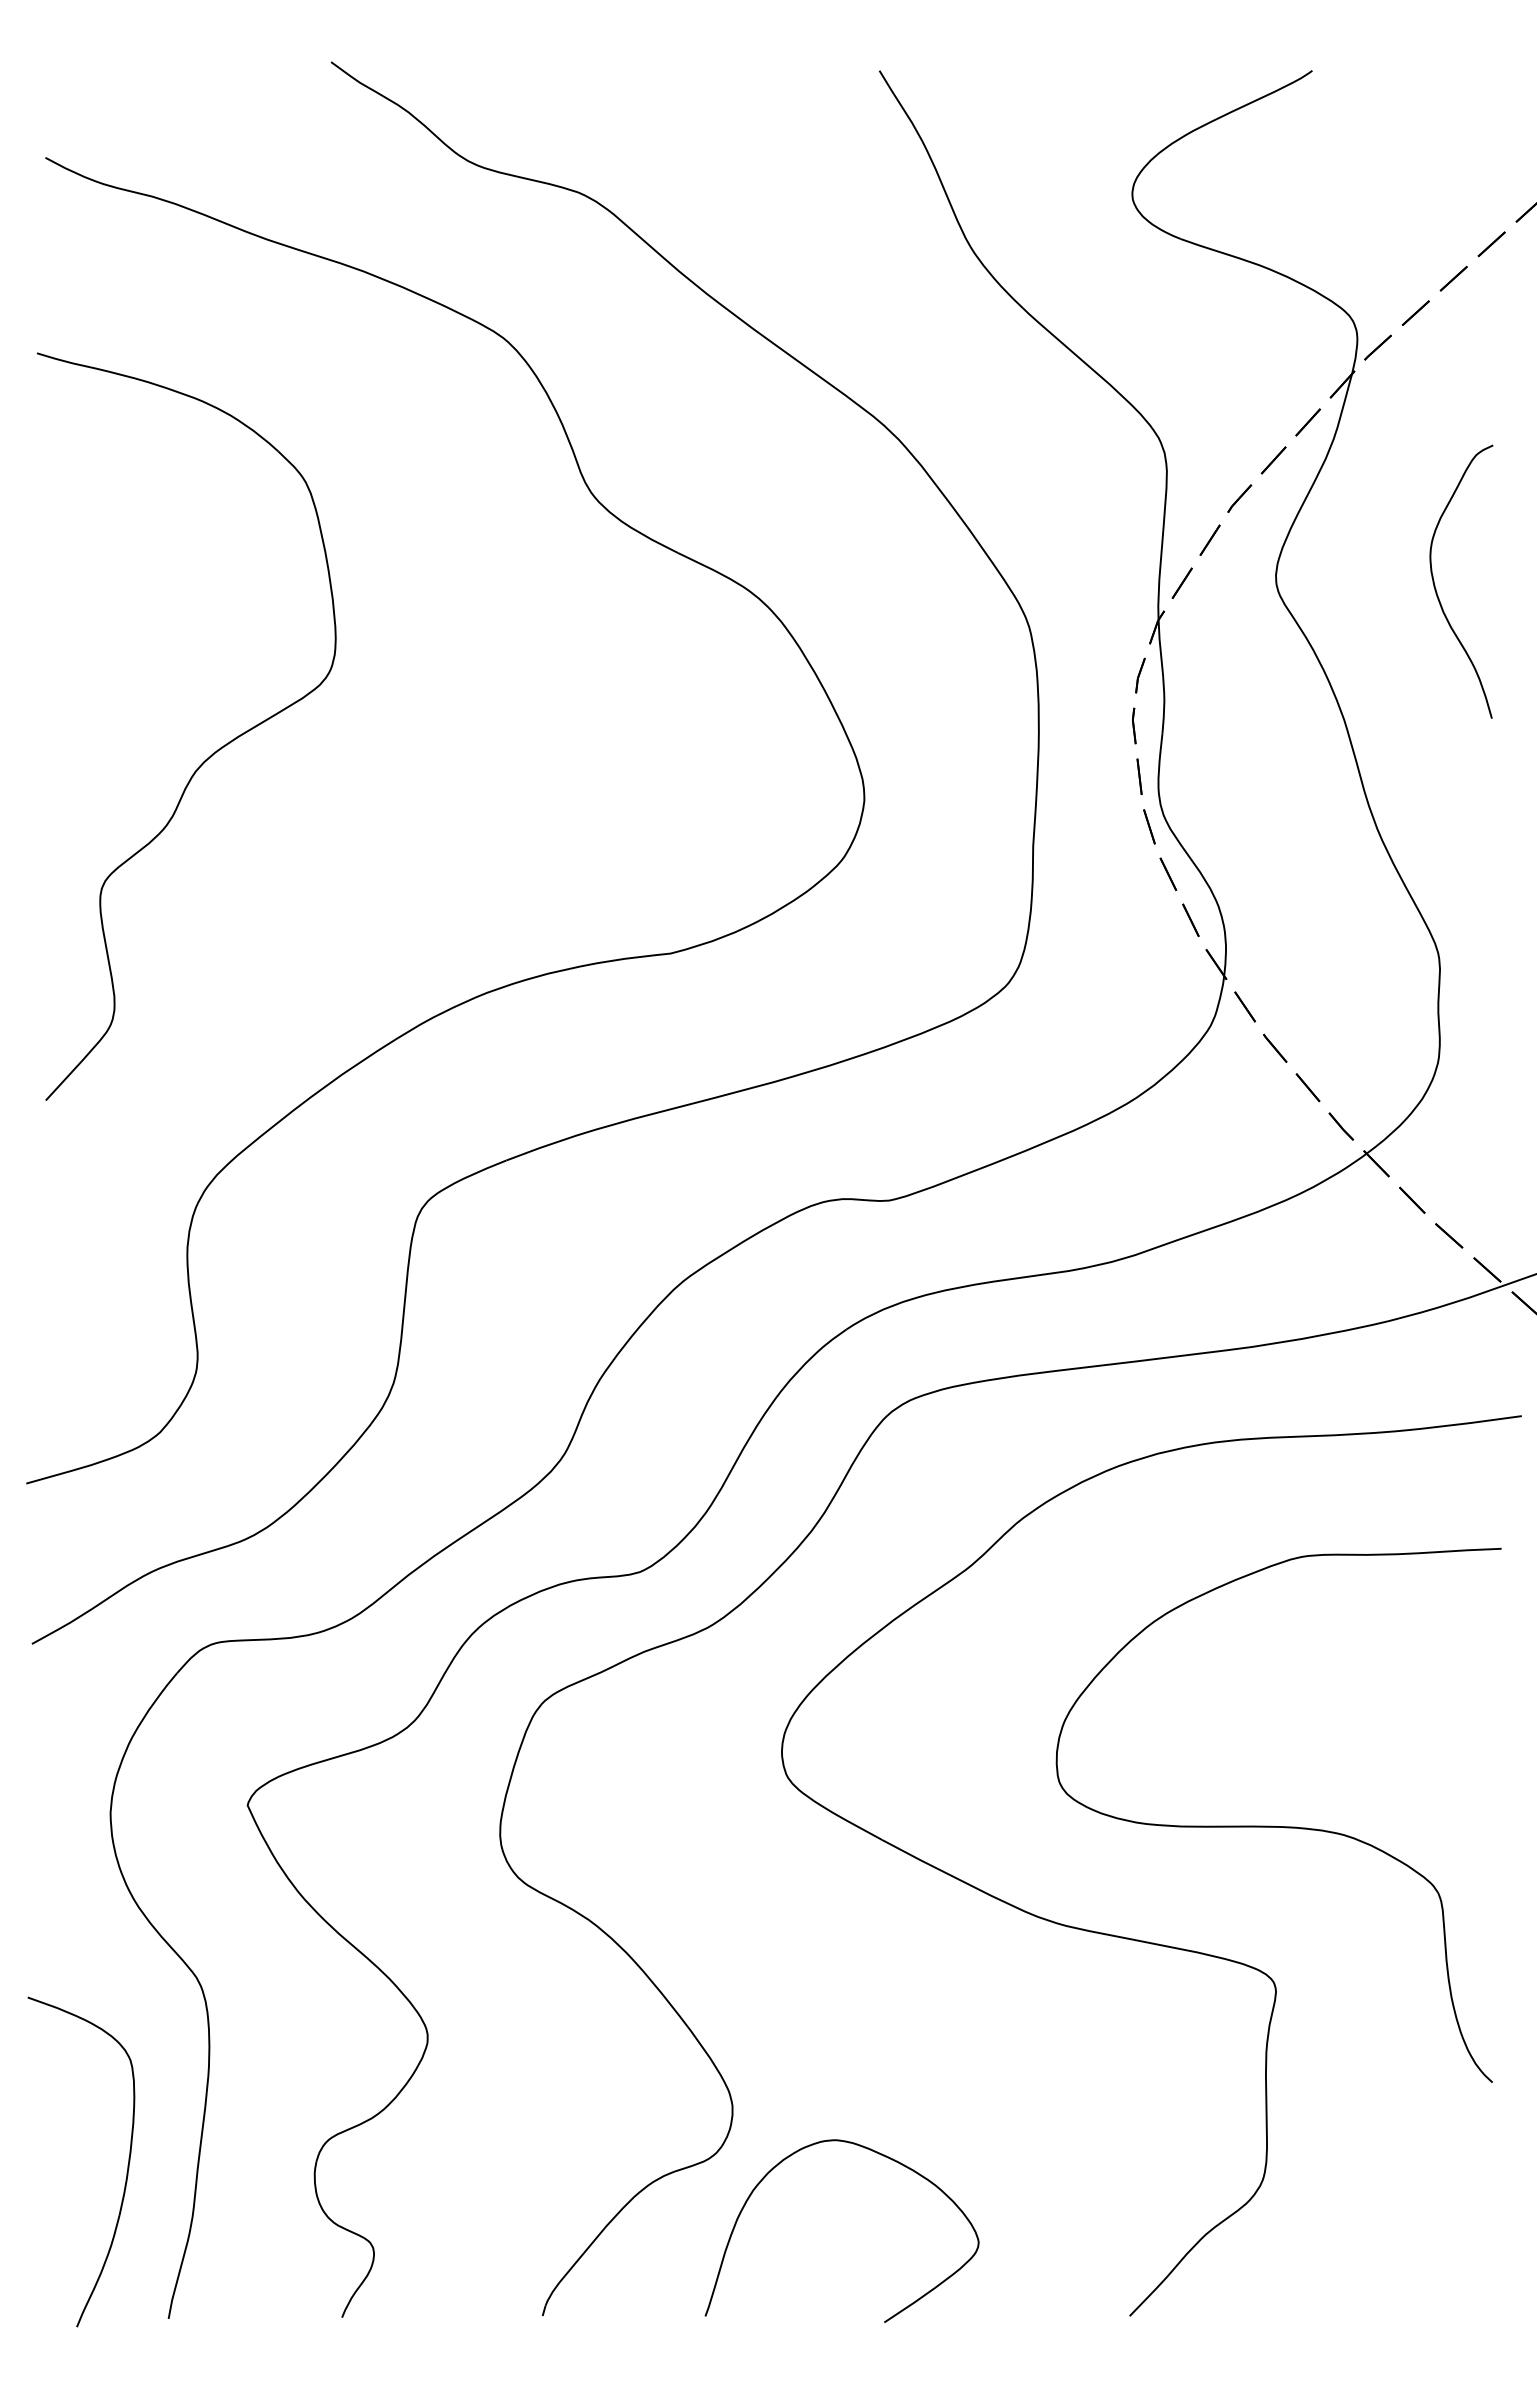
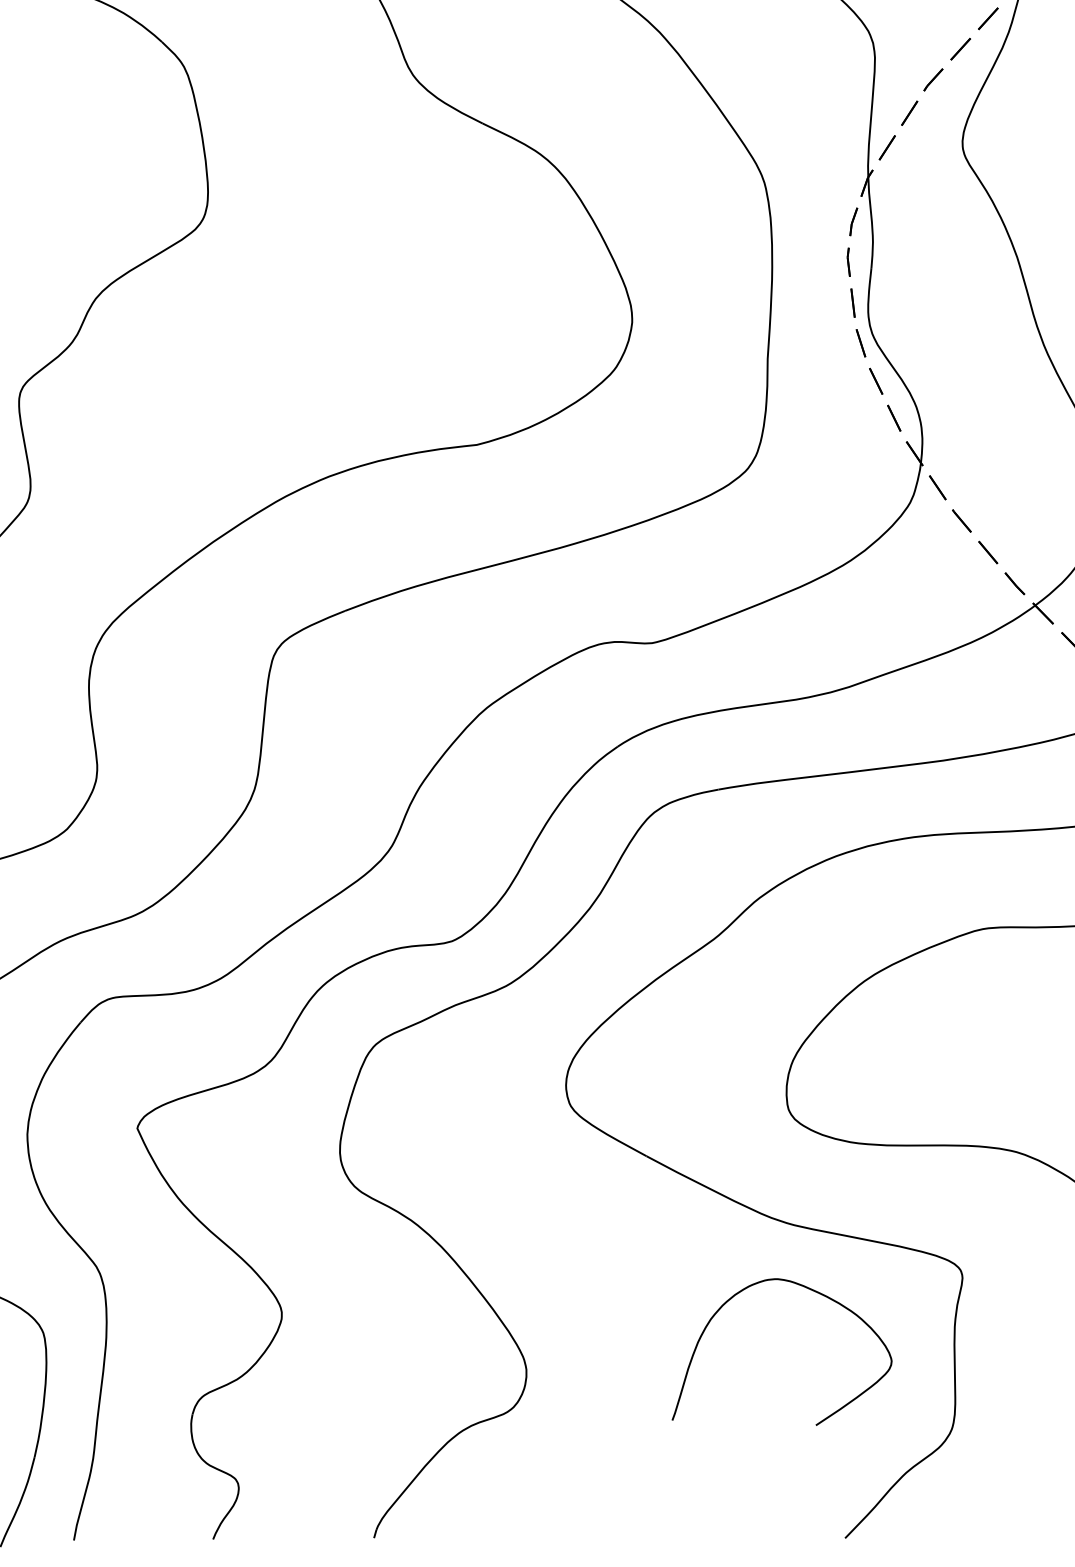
curve: (878, 2154) -> (811, 1290), moved

